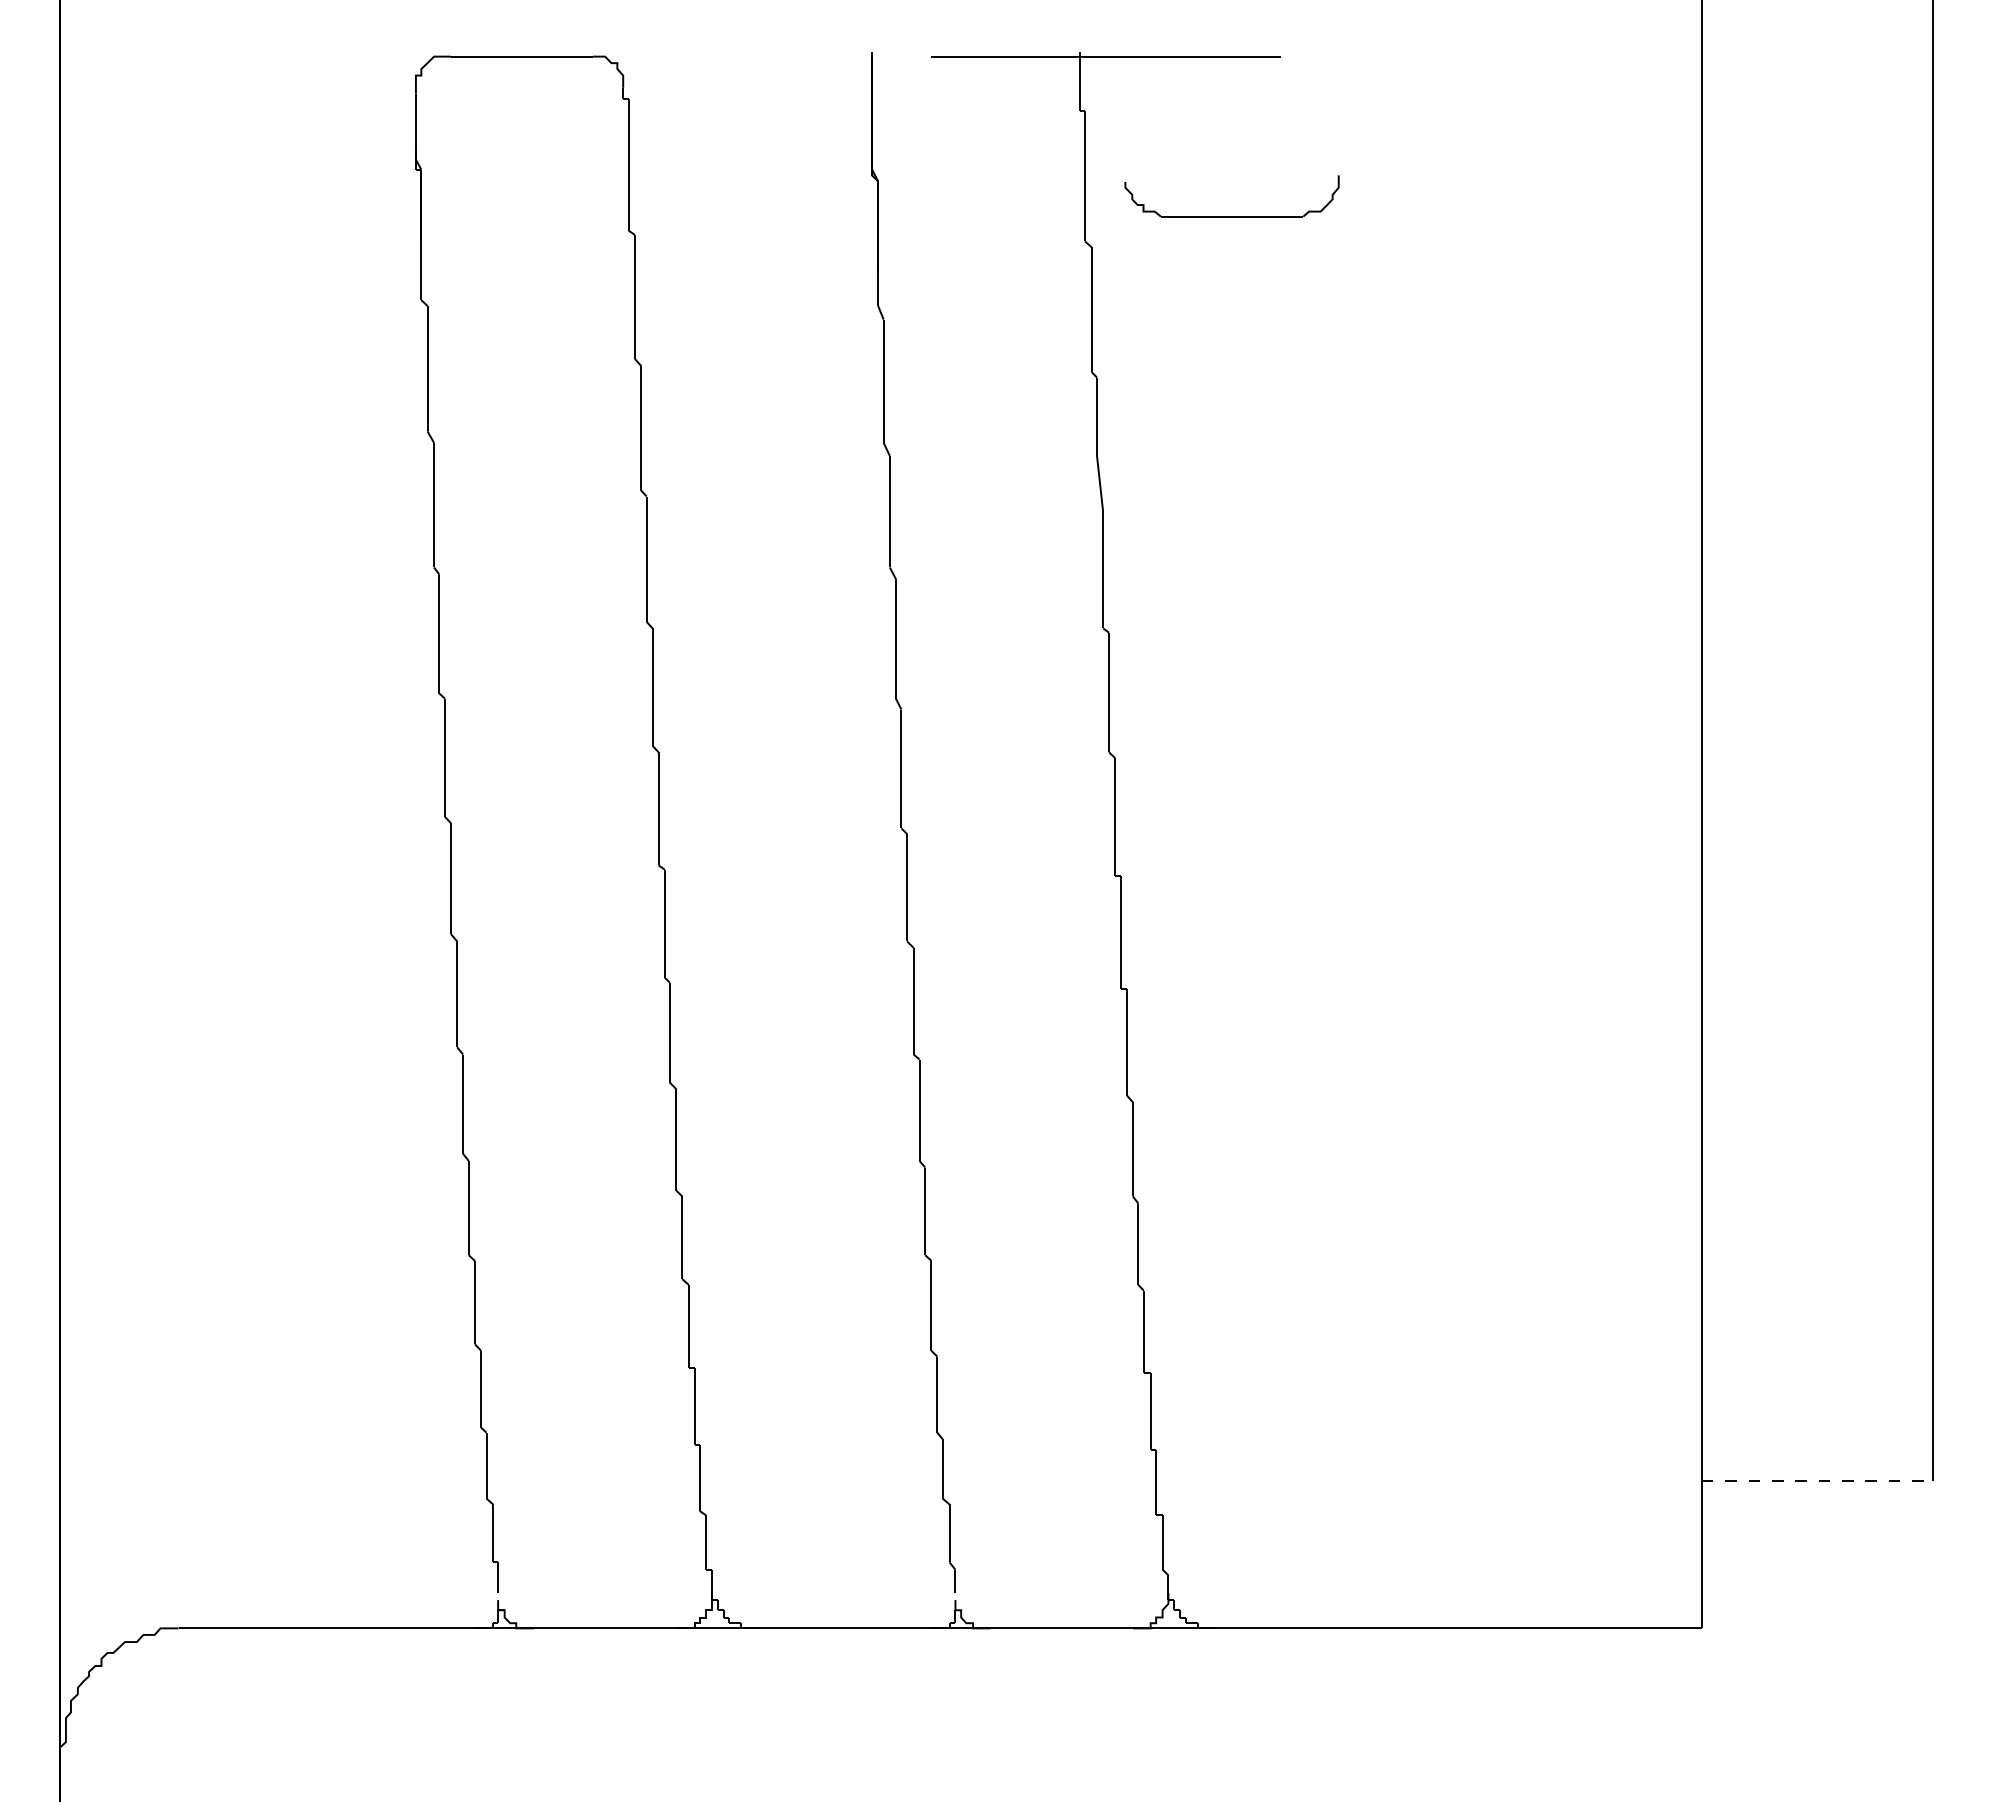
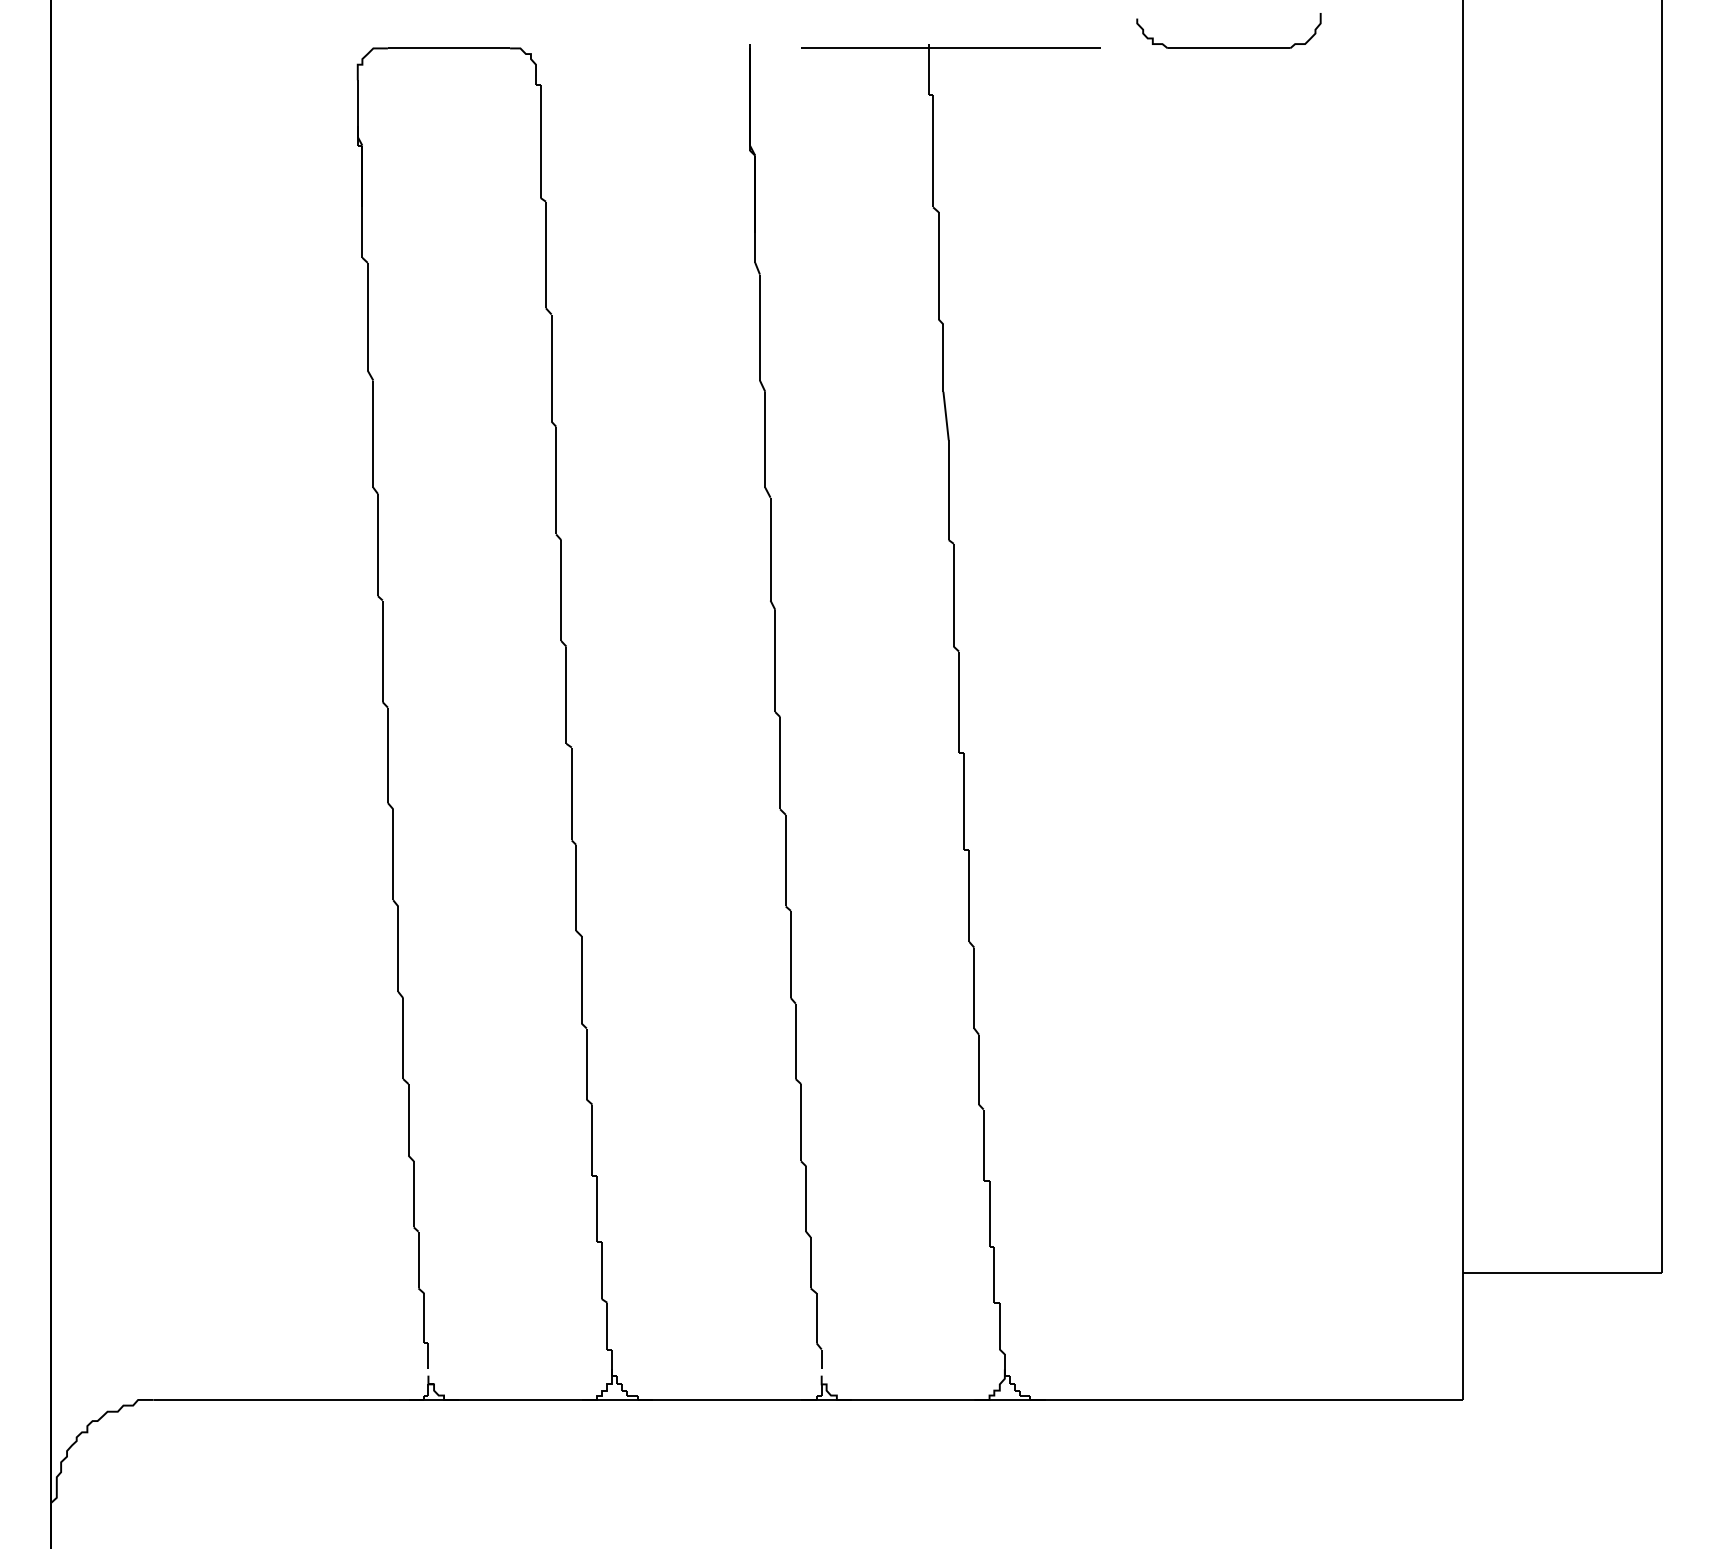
part: (1231, 216) -> (1228, 48), moved
line: (1817, 1481) -> (1562, 1273), dashed -> solid

